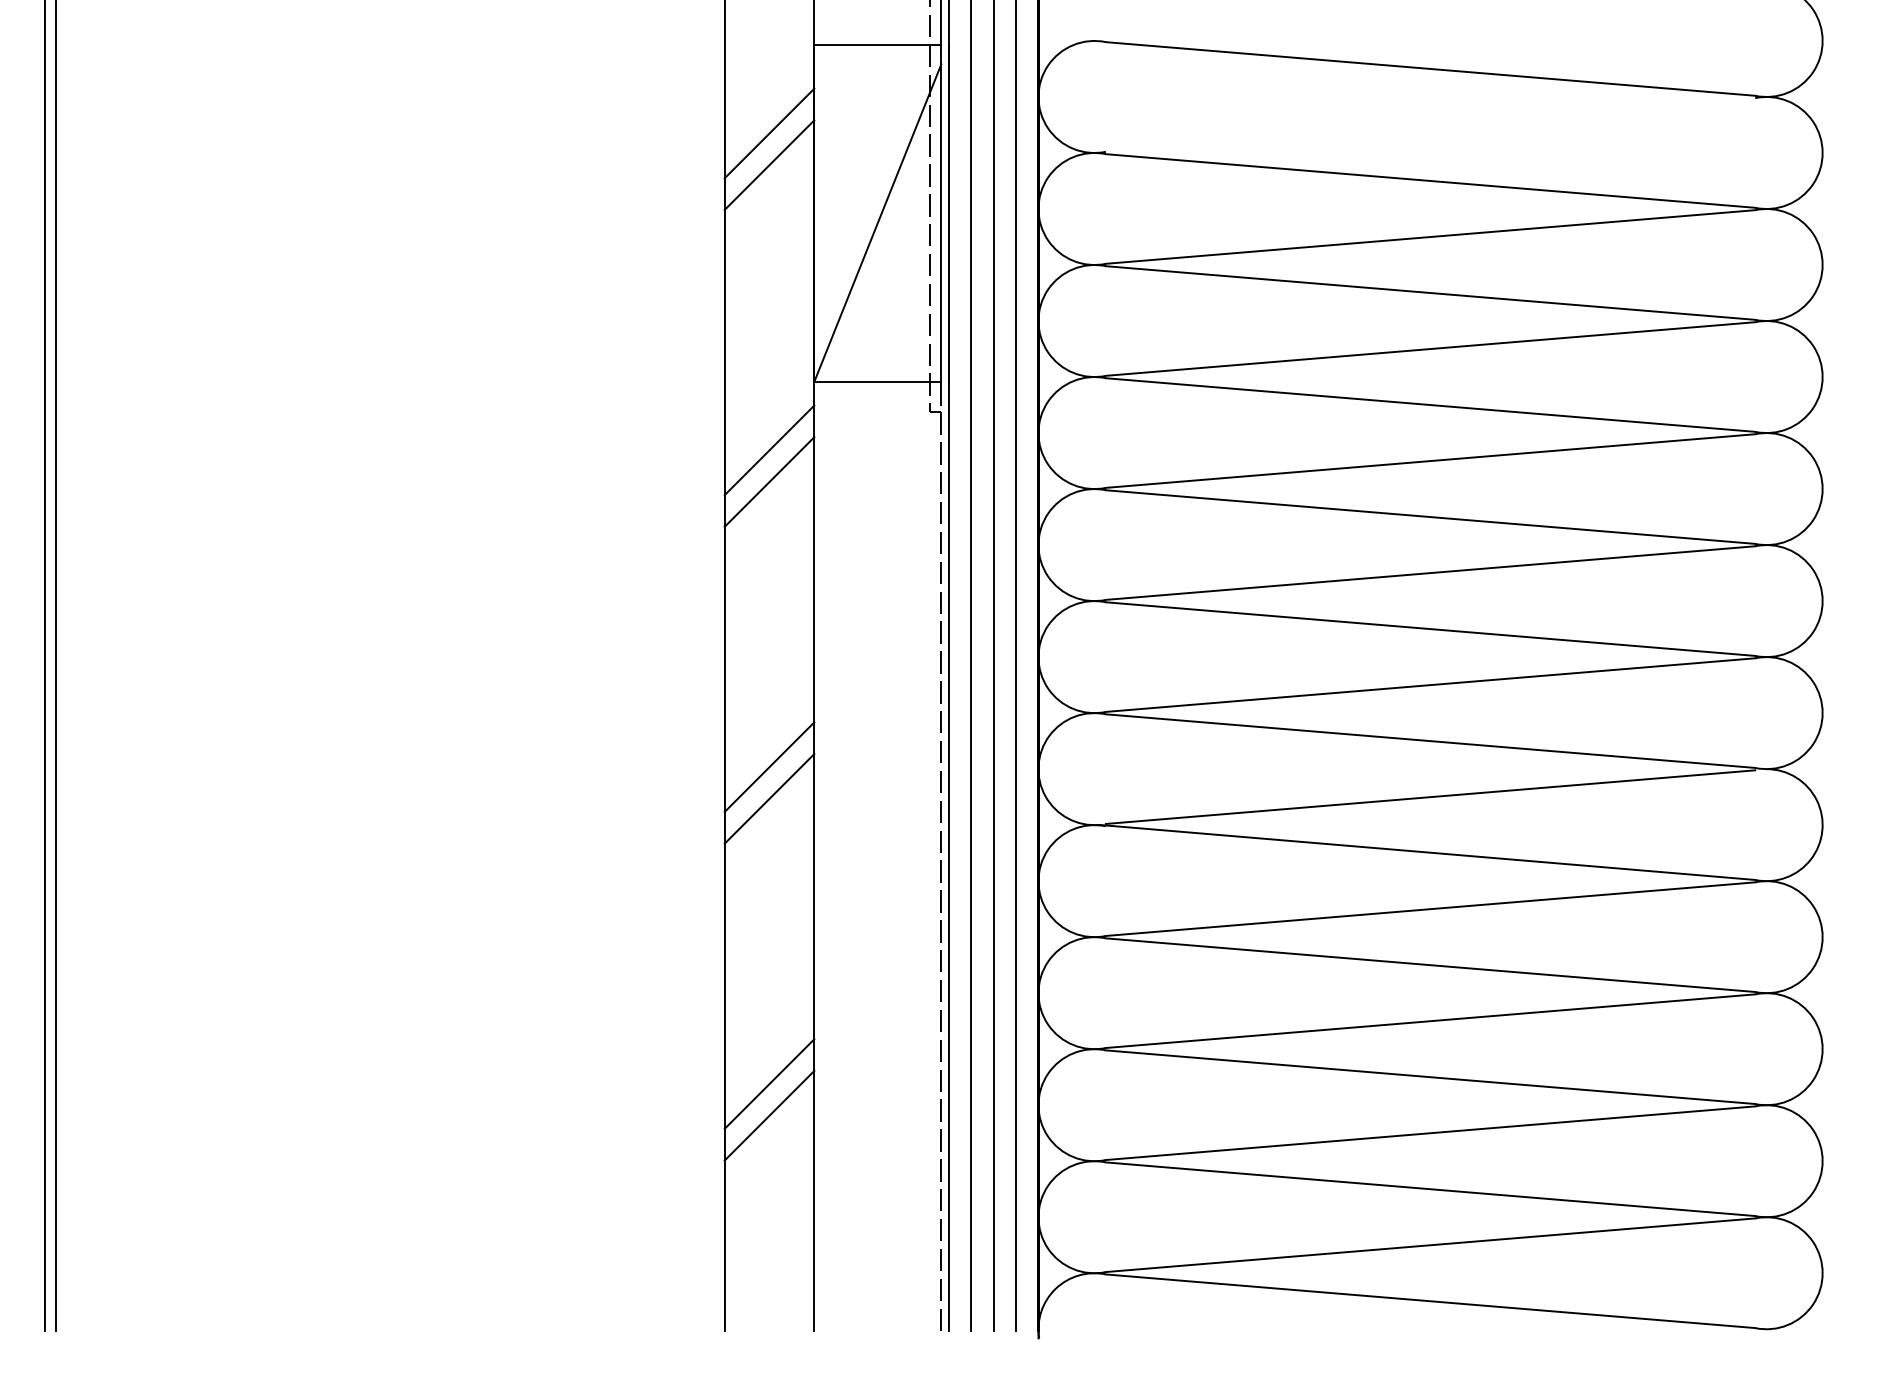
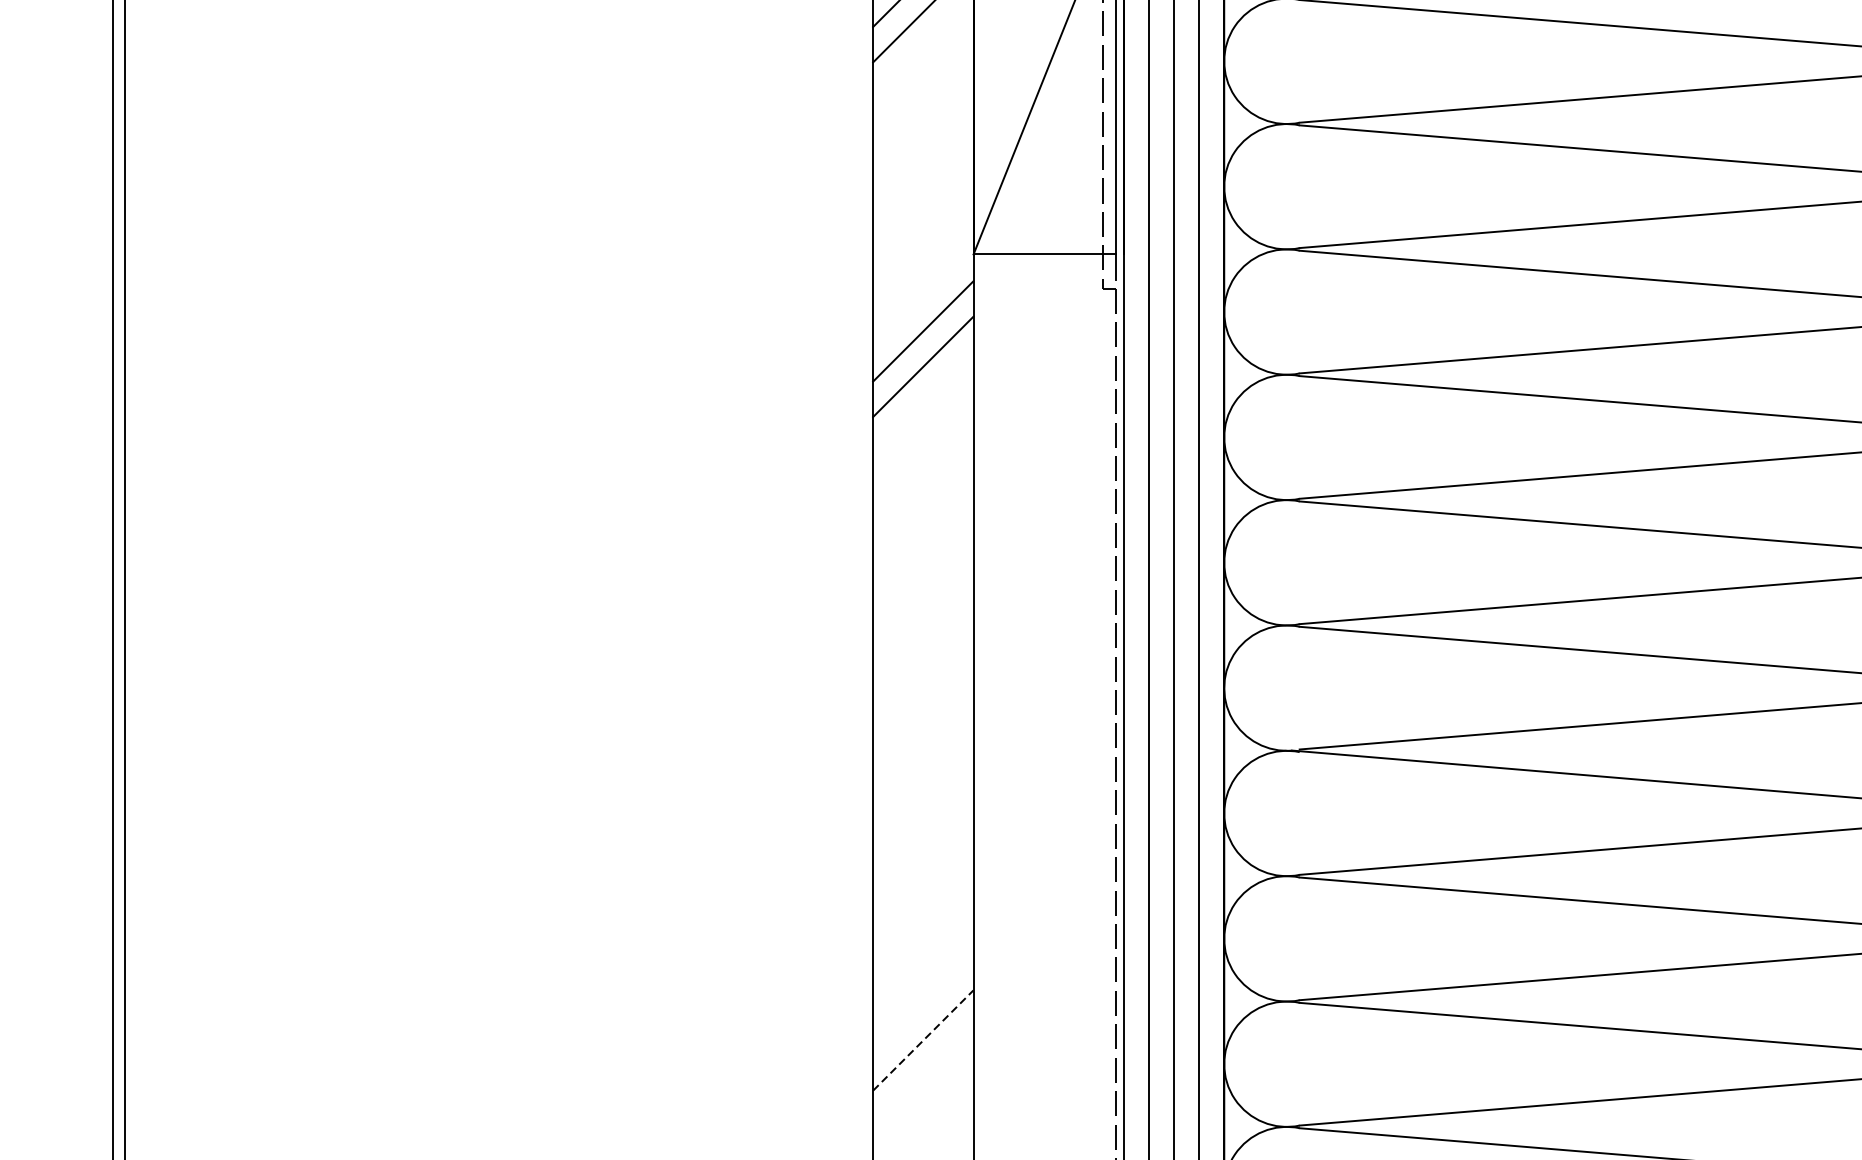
line: (769, 767) -> (923, 686), removed
line: (769, 798) -> (923, 721), removed
line: (769, 1083) -> (923, 1039), solid -> dashed
line: (769, 1115) -> (923, 1075), removed

